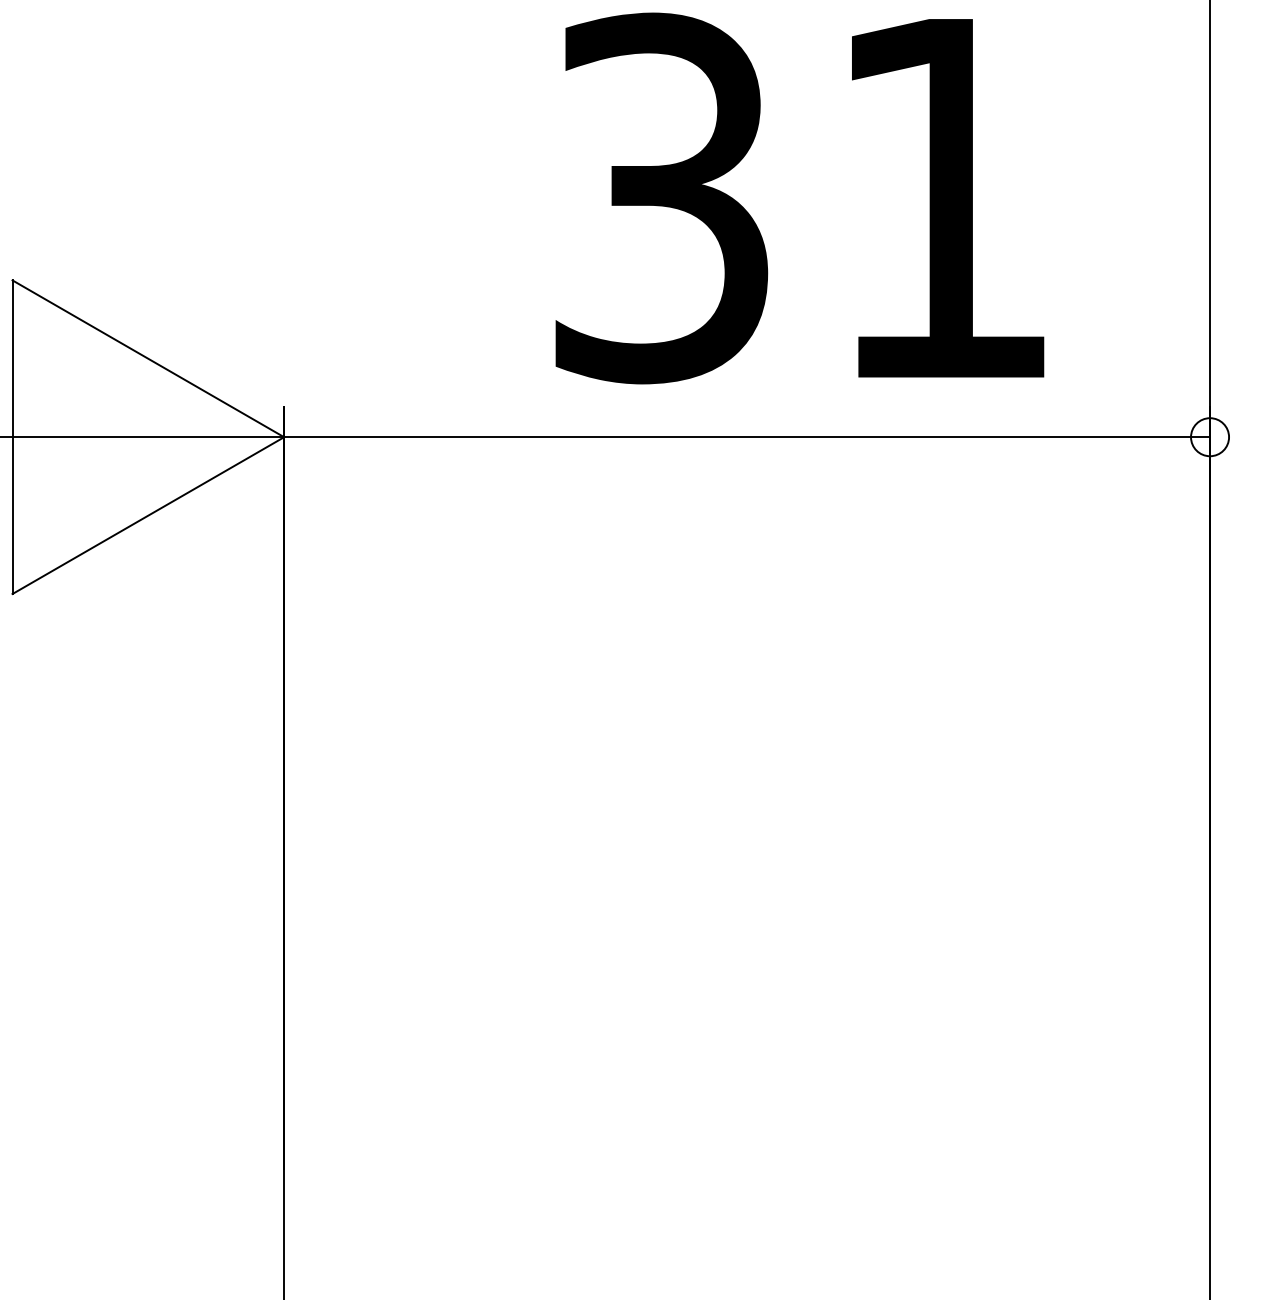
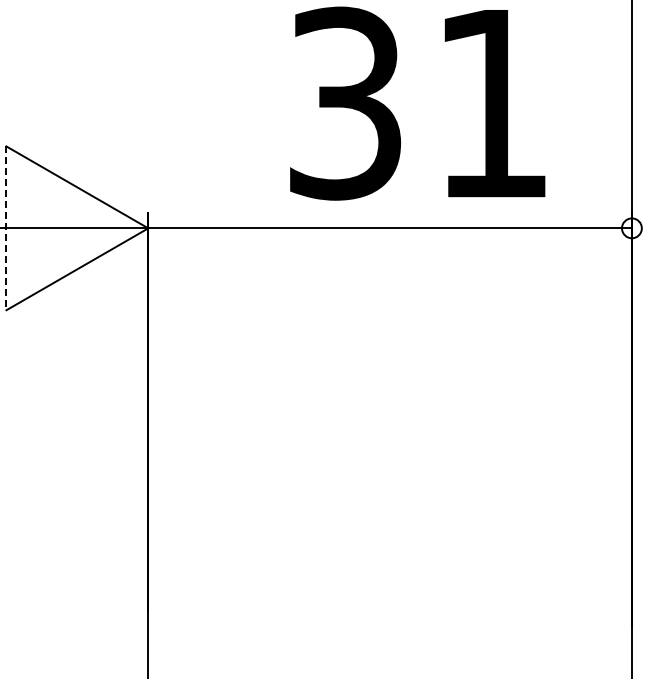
line: (12, 437) -> (6, 228), solid -> dashed

